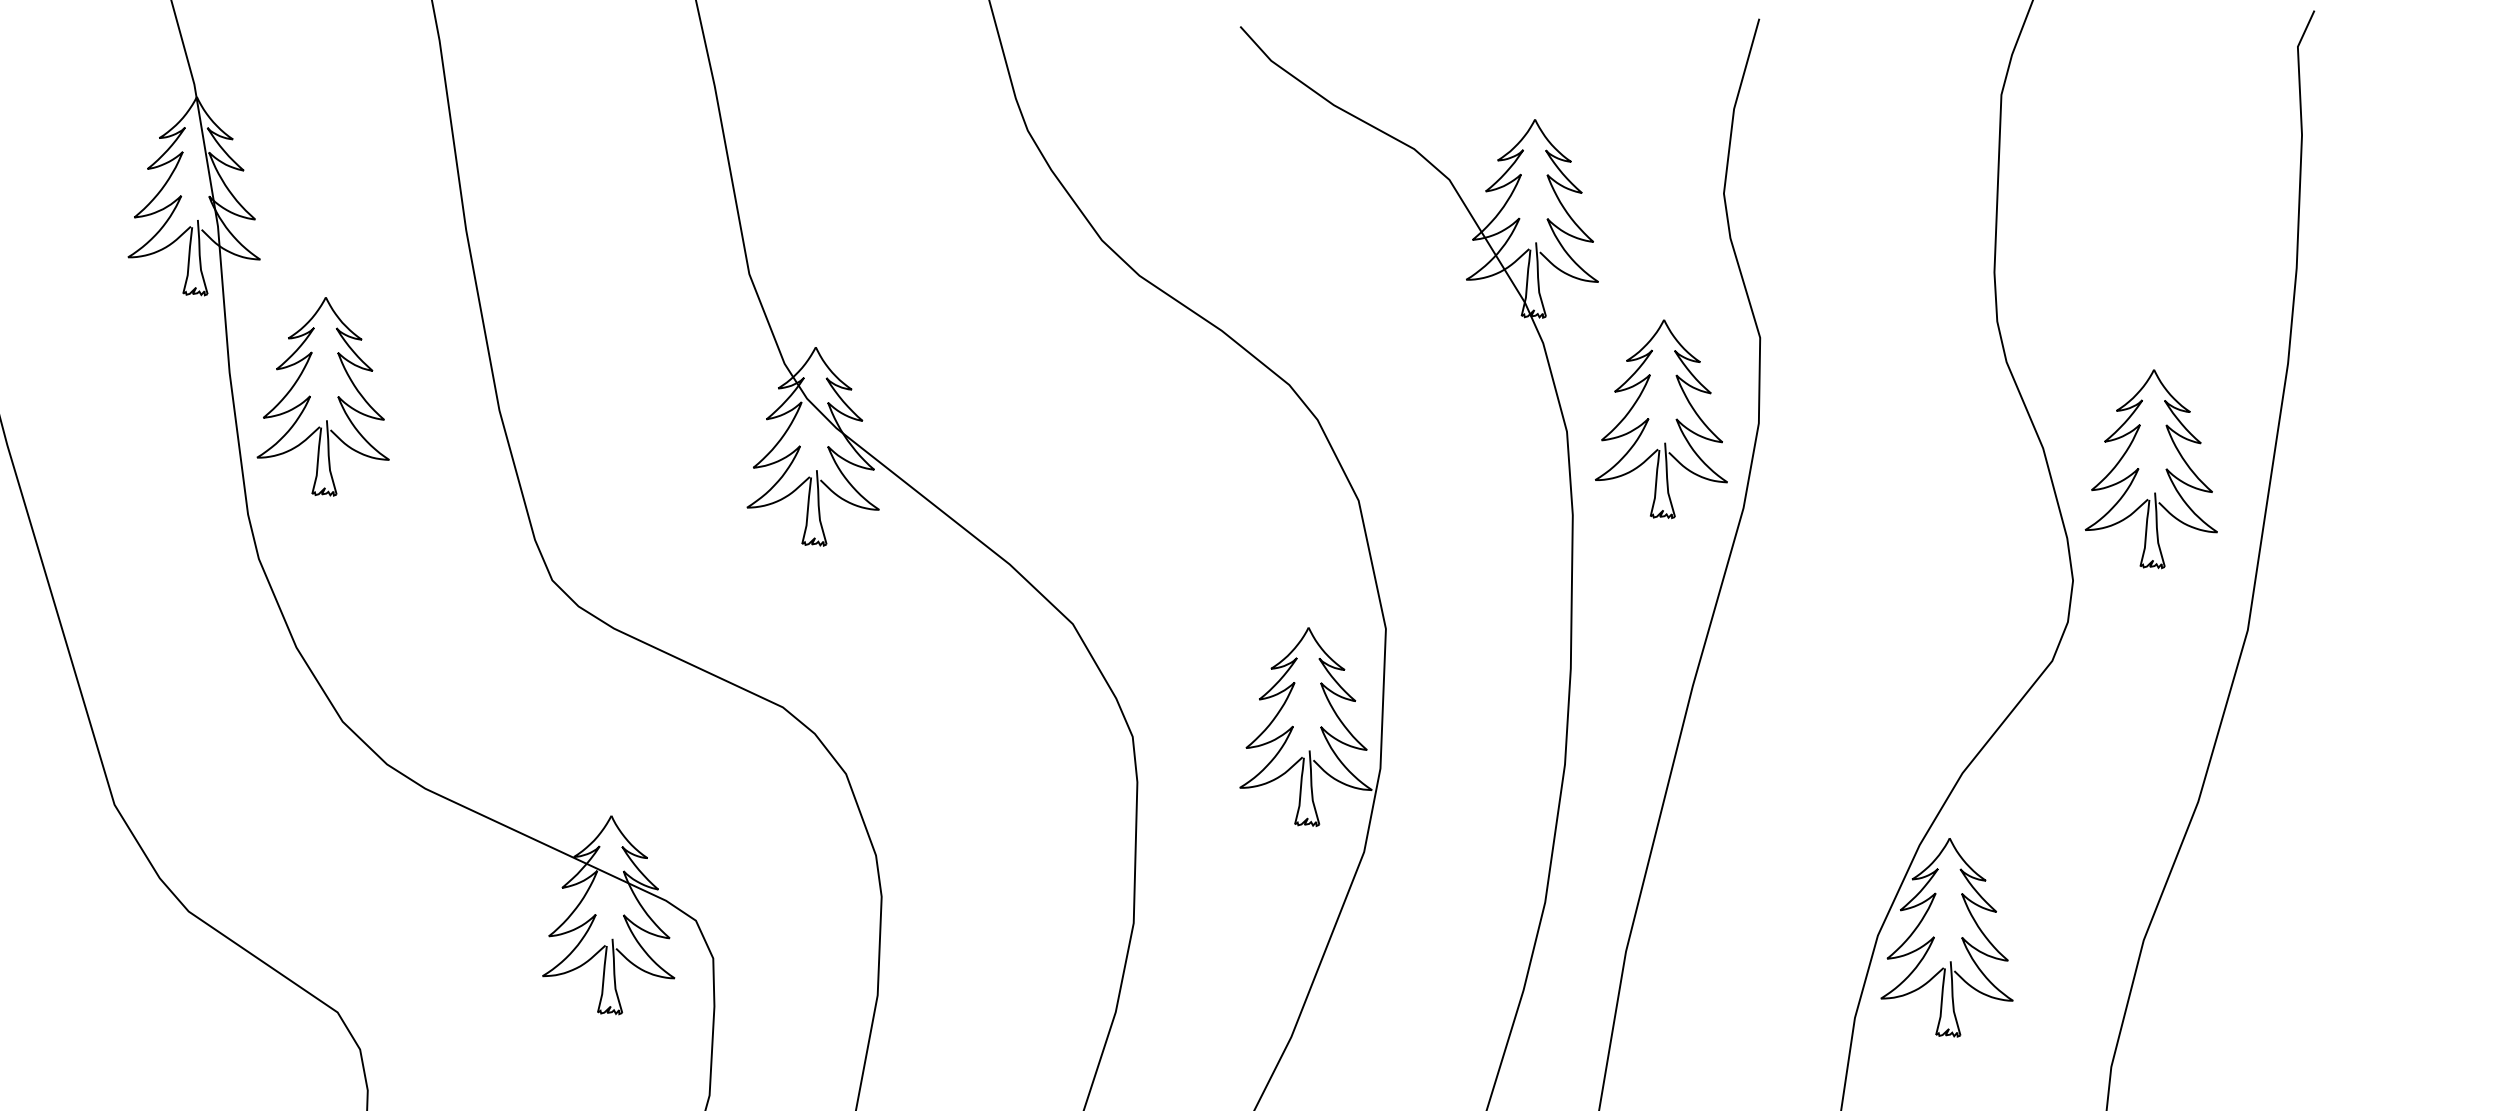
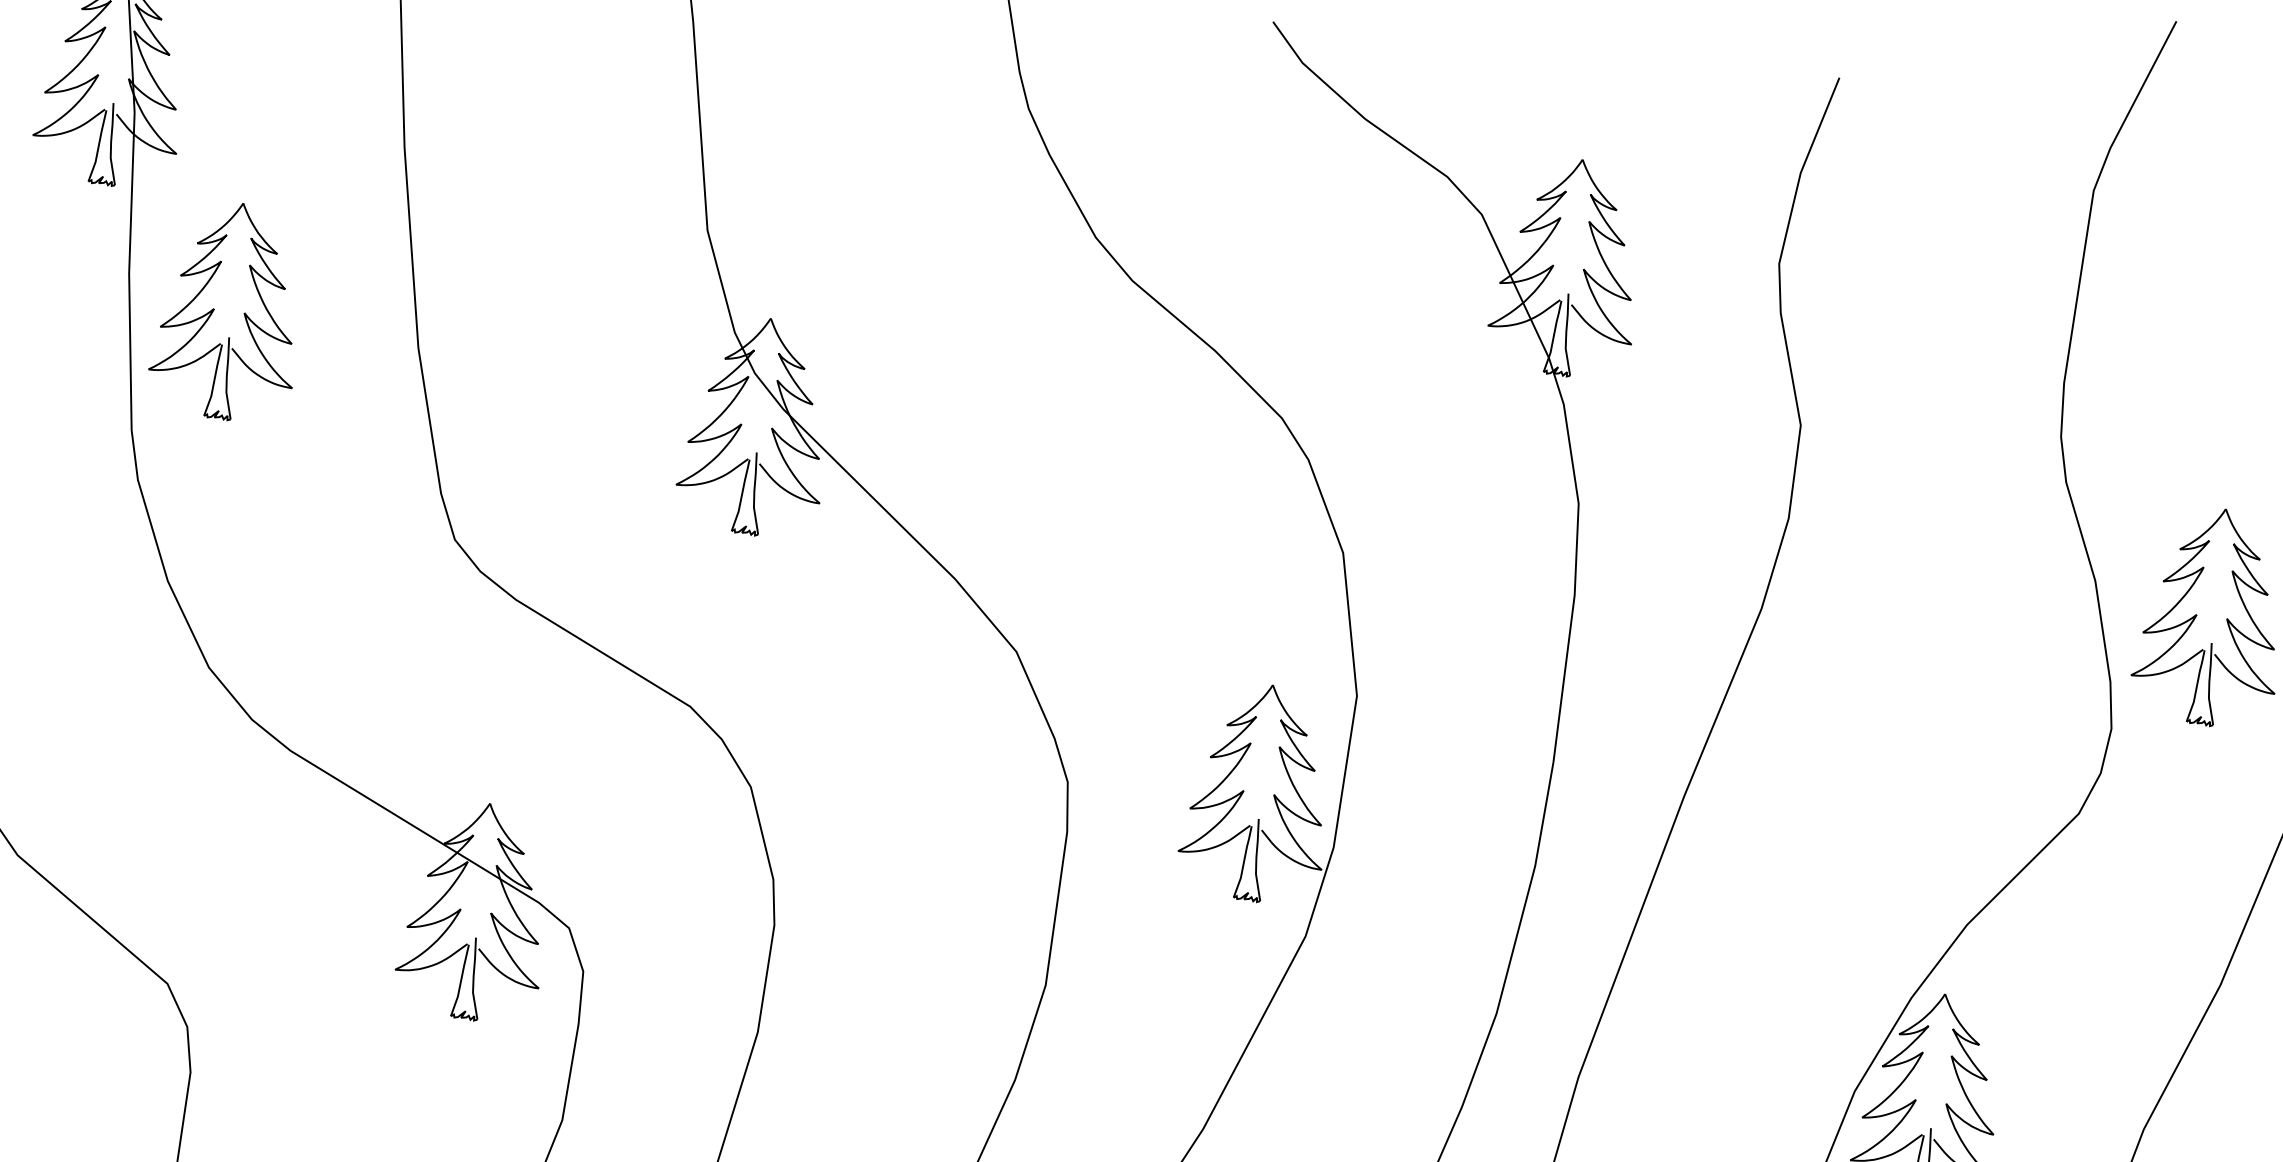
part: (1649, 419) -> (1670, 500), removed

